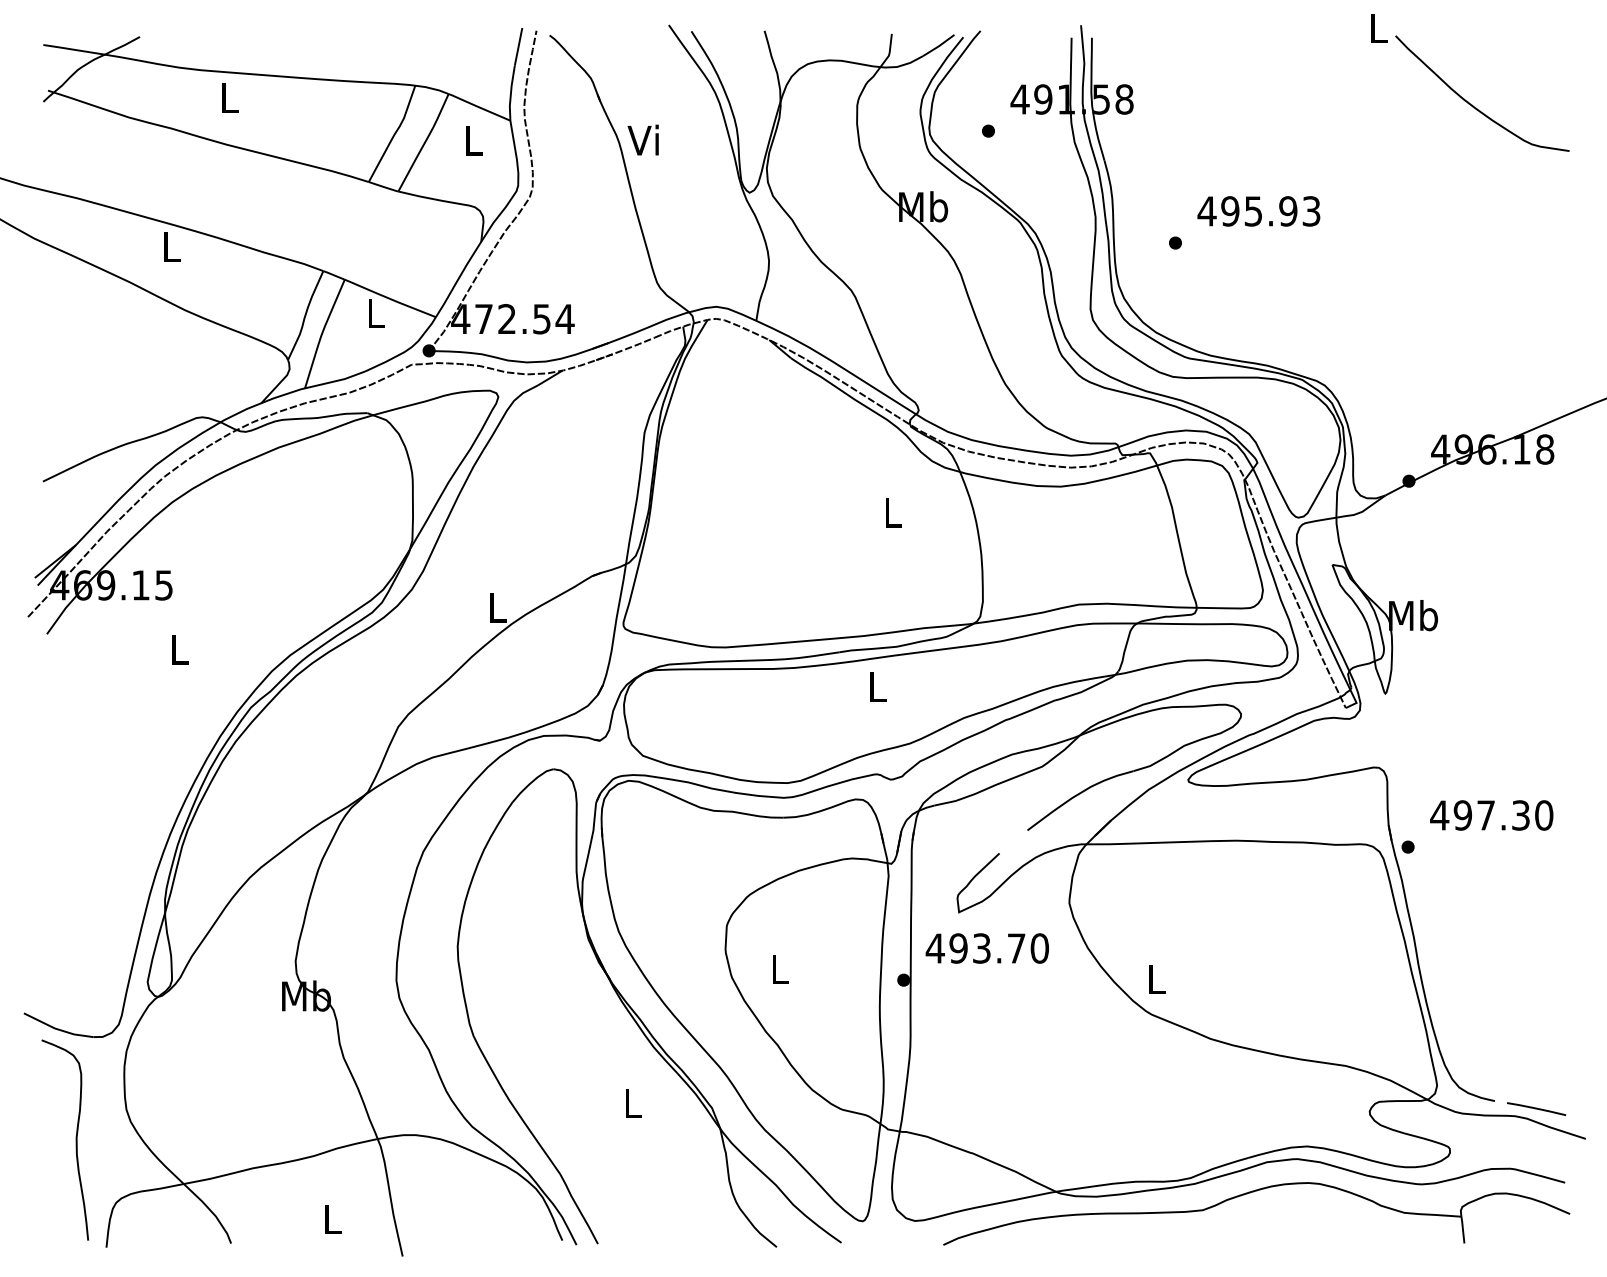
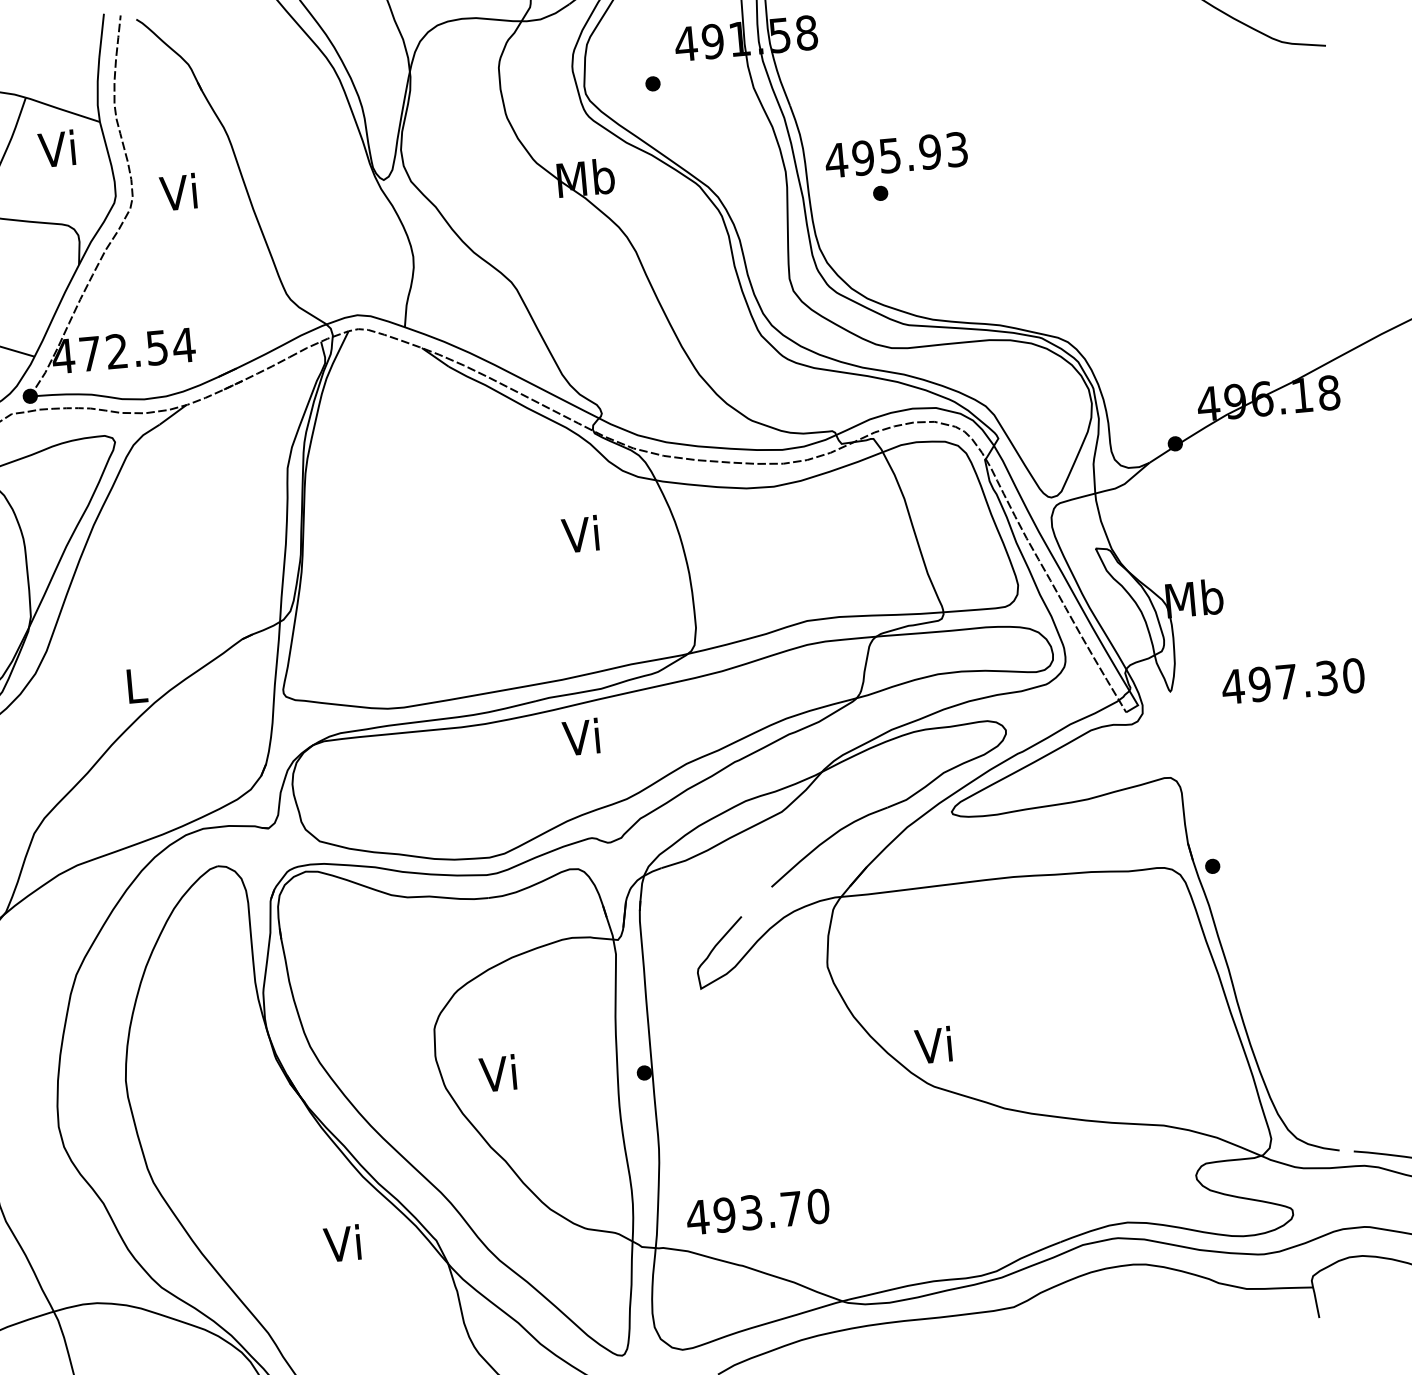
text: (470, 139) -> (55, 147), L -> Vi
text: (642, 139) -> (177, 191), moved
text: (1258, 211) -> (895, 155), moved
text: (890, 512) -> (579, 534), L -> Vi
text: (875, 686) -> (580, 736), L -> Vi
text: (1491, 815) -> (1292, 681), moved
text: (986, 948) -> (756, 1212), moved
text: (777, 968) -> (497, 1072), L -> Vi
text: (1153, 978) -> (932, 1044), L -> Vi
text: (630, 1102) -> (341, 1242), L -> Vi

